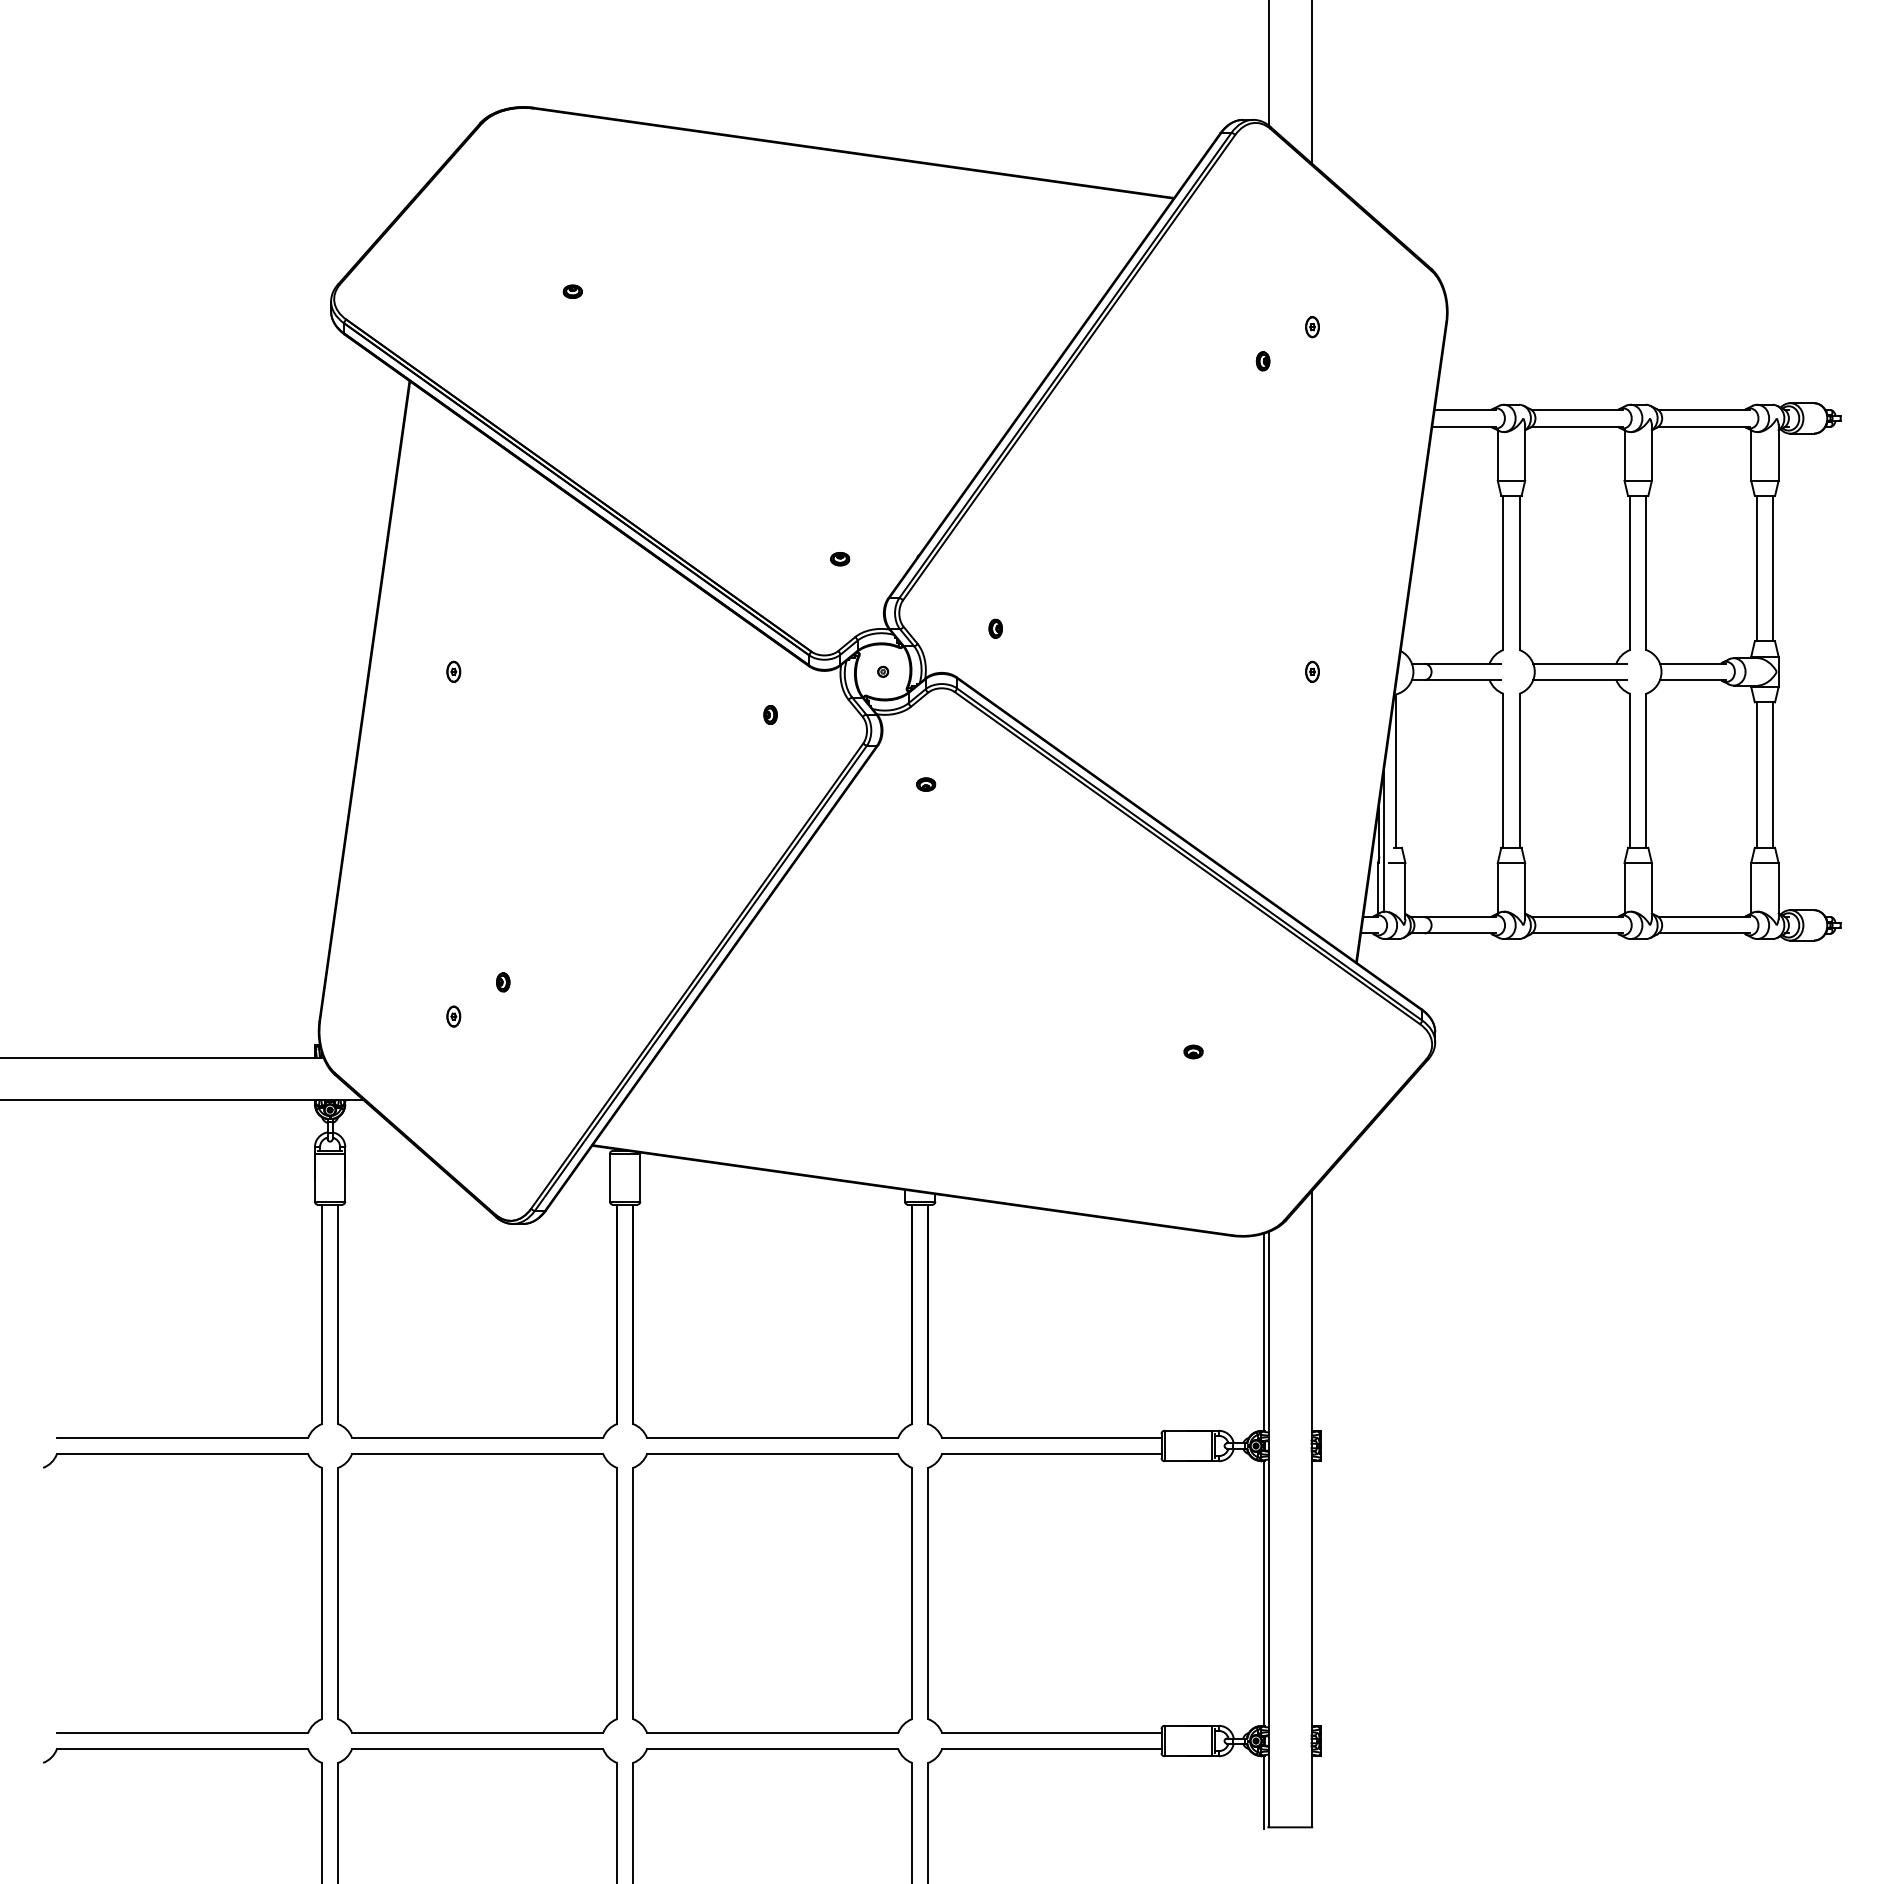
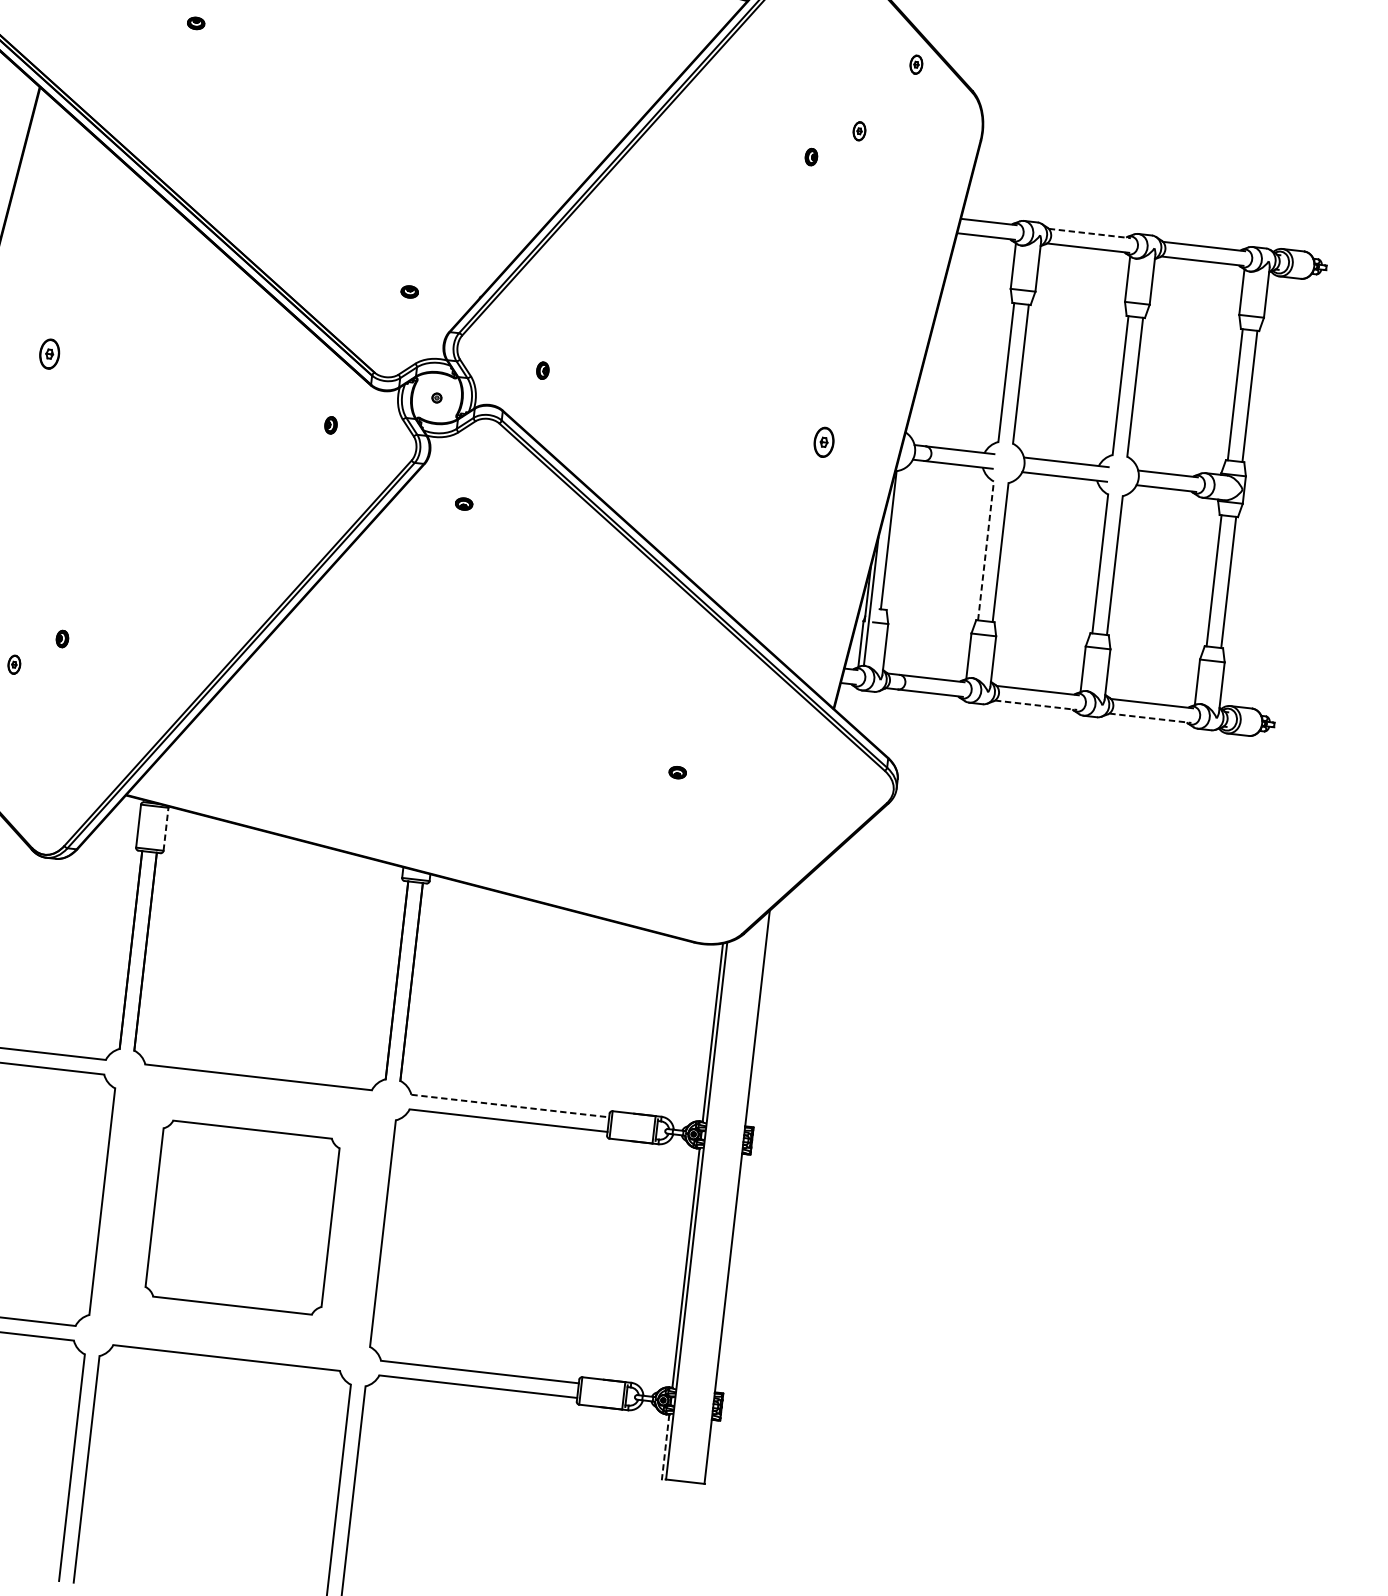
part: (1366, 247) -> (916, 65), added
line: (1577, 410) -> (1089, 233), solid -> dashed
part: (453, 671) -> (49, 353), size x1.6
part: (1312, 671) -> (824, 441), size x1.6
line: (1503, 770) -> (986, 550), solid -> dashed
line: (1577, 933) -> (1036, 705), solid -> dashed
line: (1704, 933) -> (1150, 718), solid -> dashed
line: (640, 1177) -> (166, 829), solid -> dashed
line: (1051, 1437) -> (510, 1105), solid -> dashed
part: (772, 1593) -> (242, 1217), size x0.7
line: (1264, 1792) -> (665, 1447), solid -> dashed

